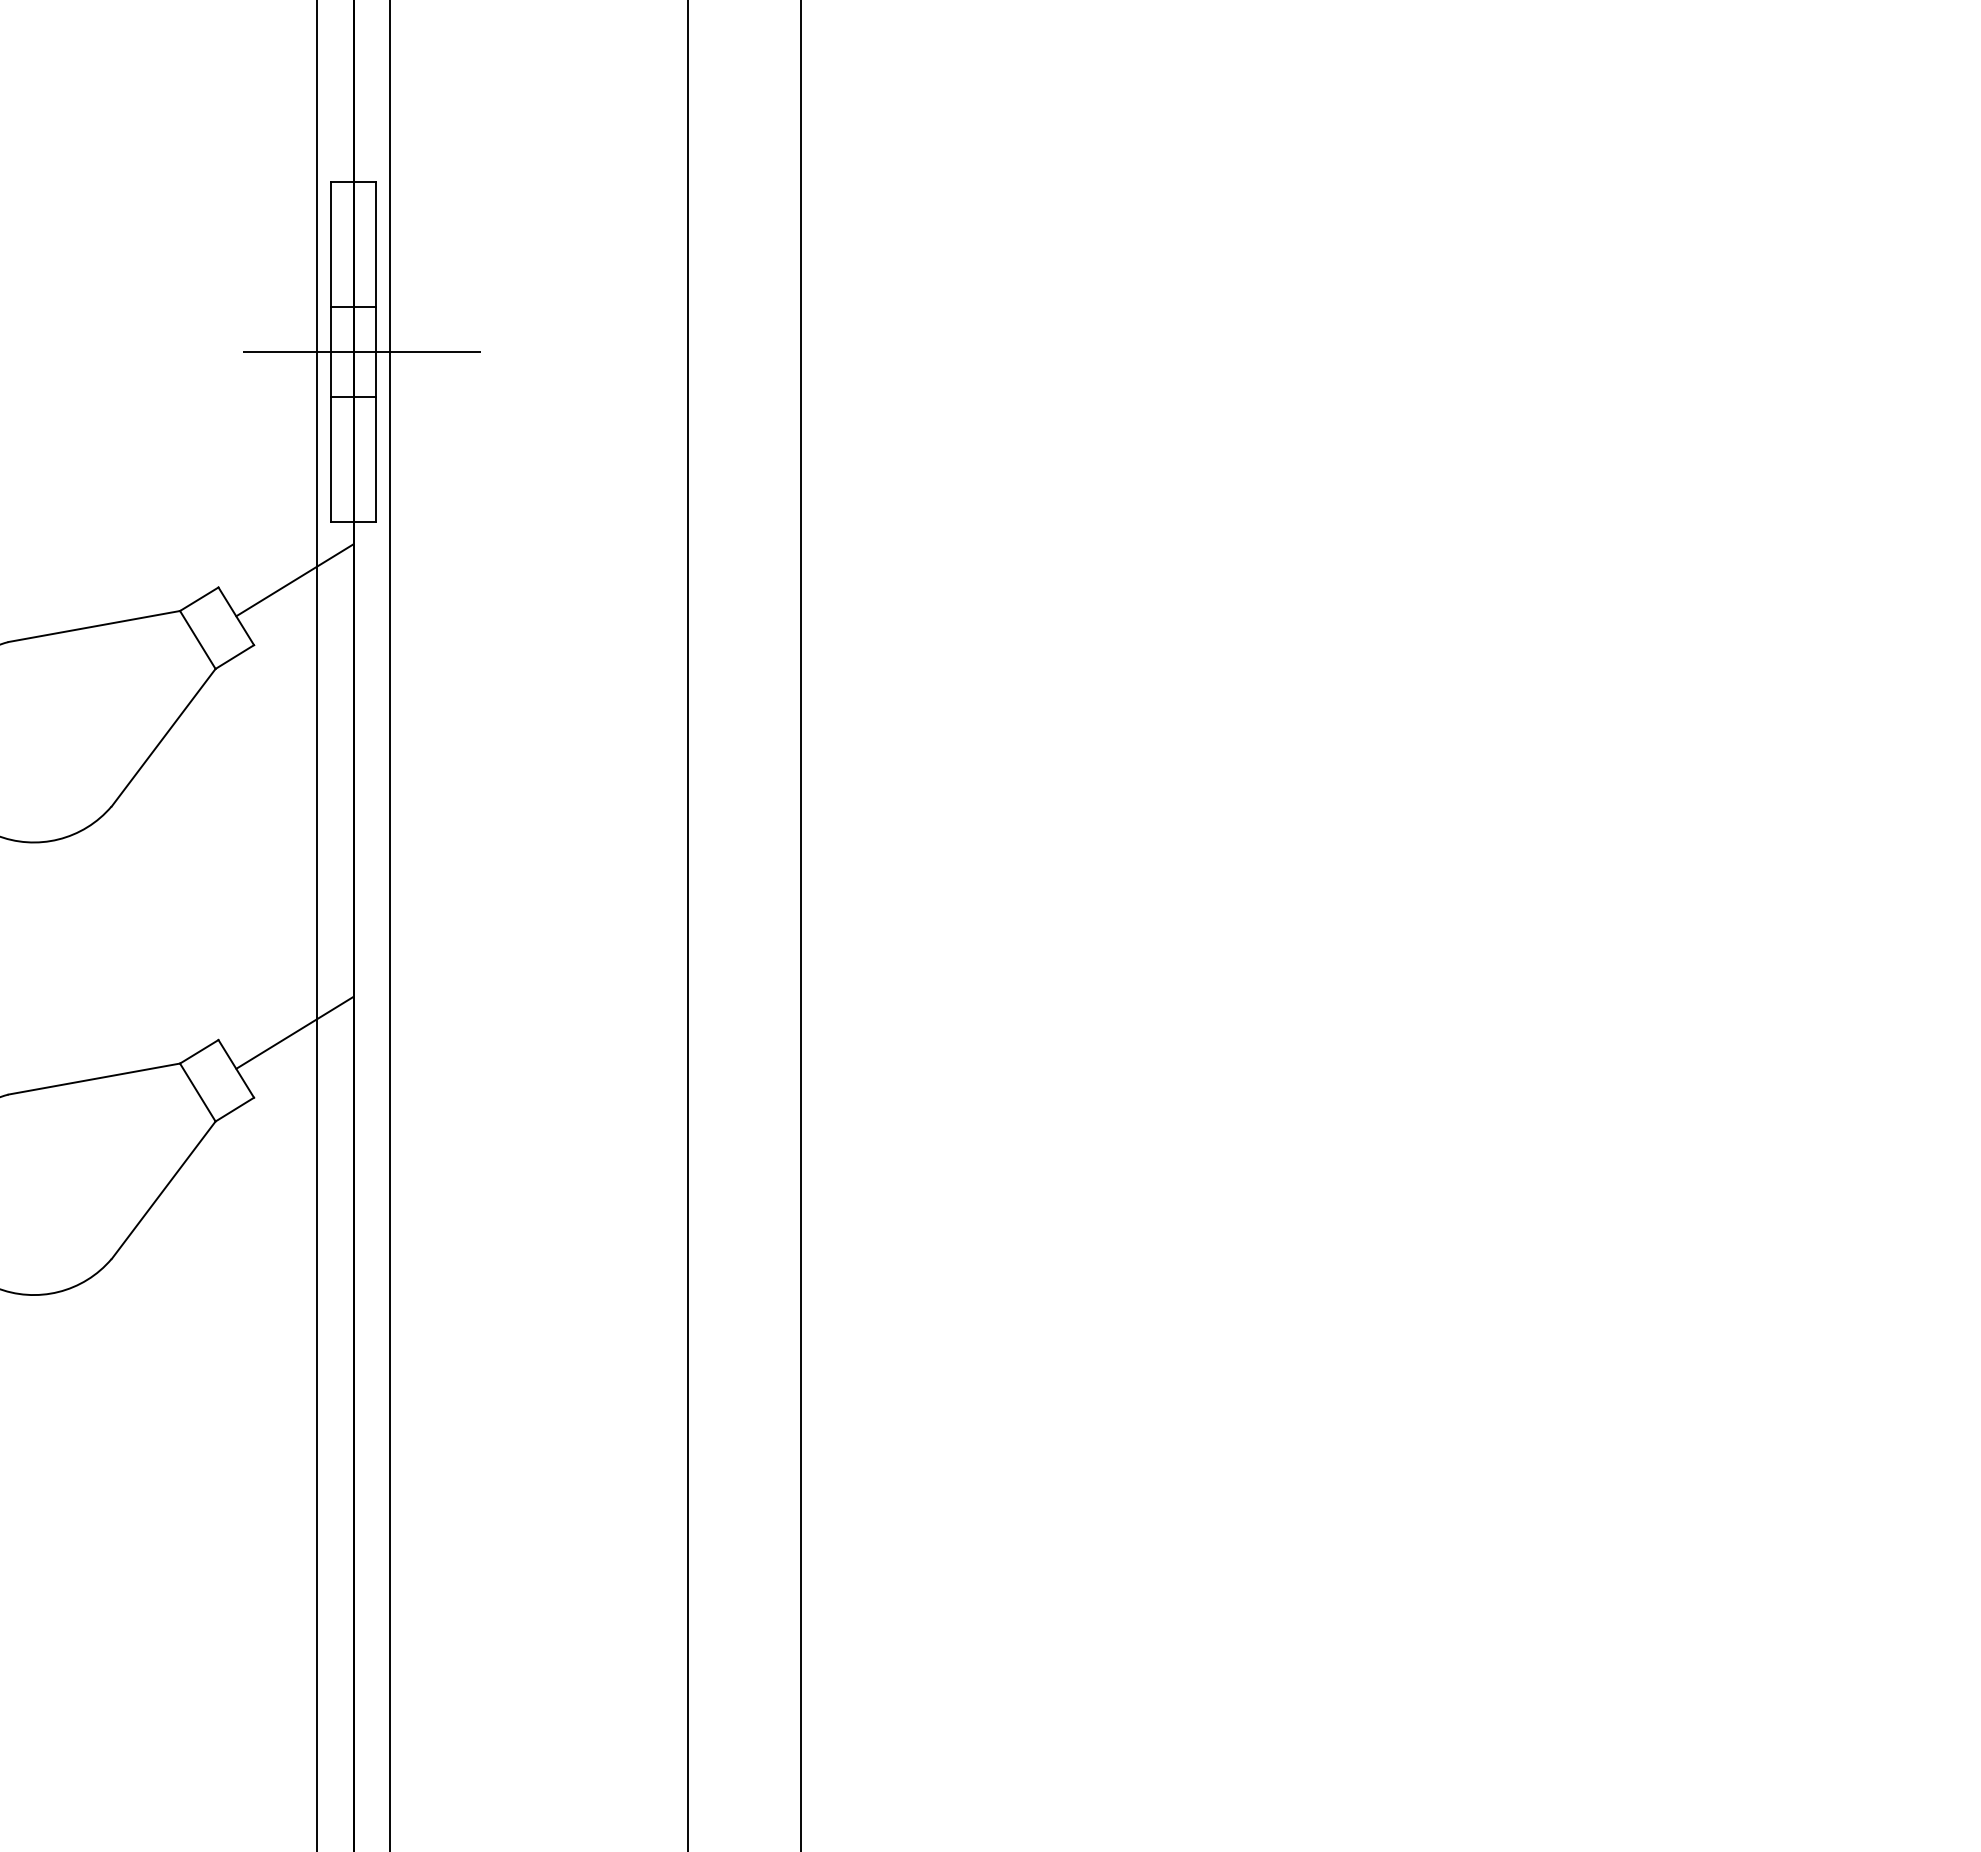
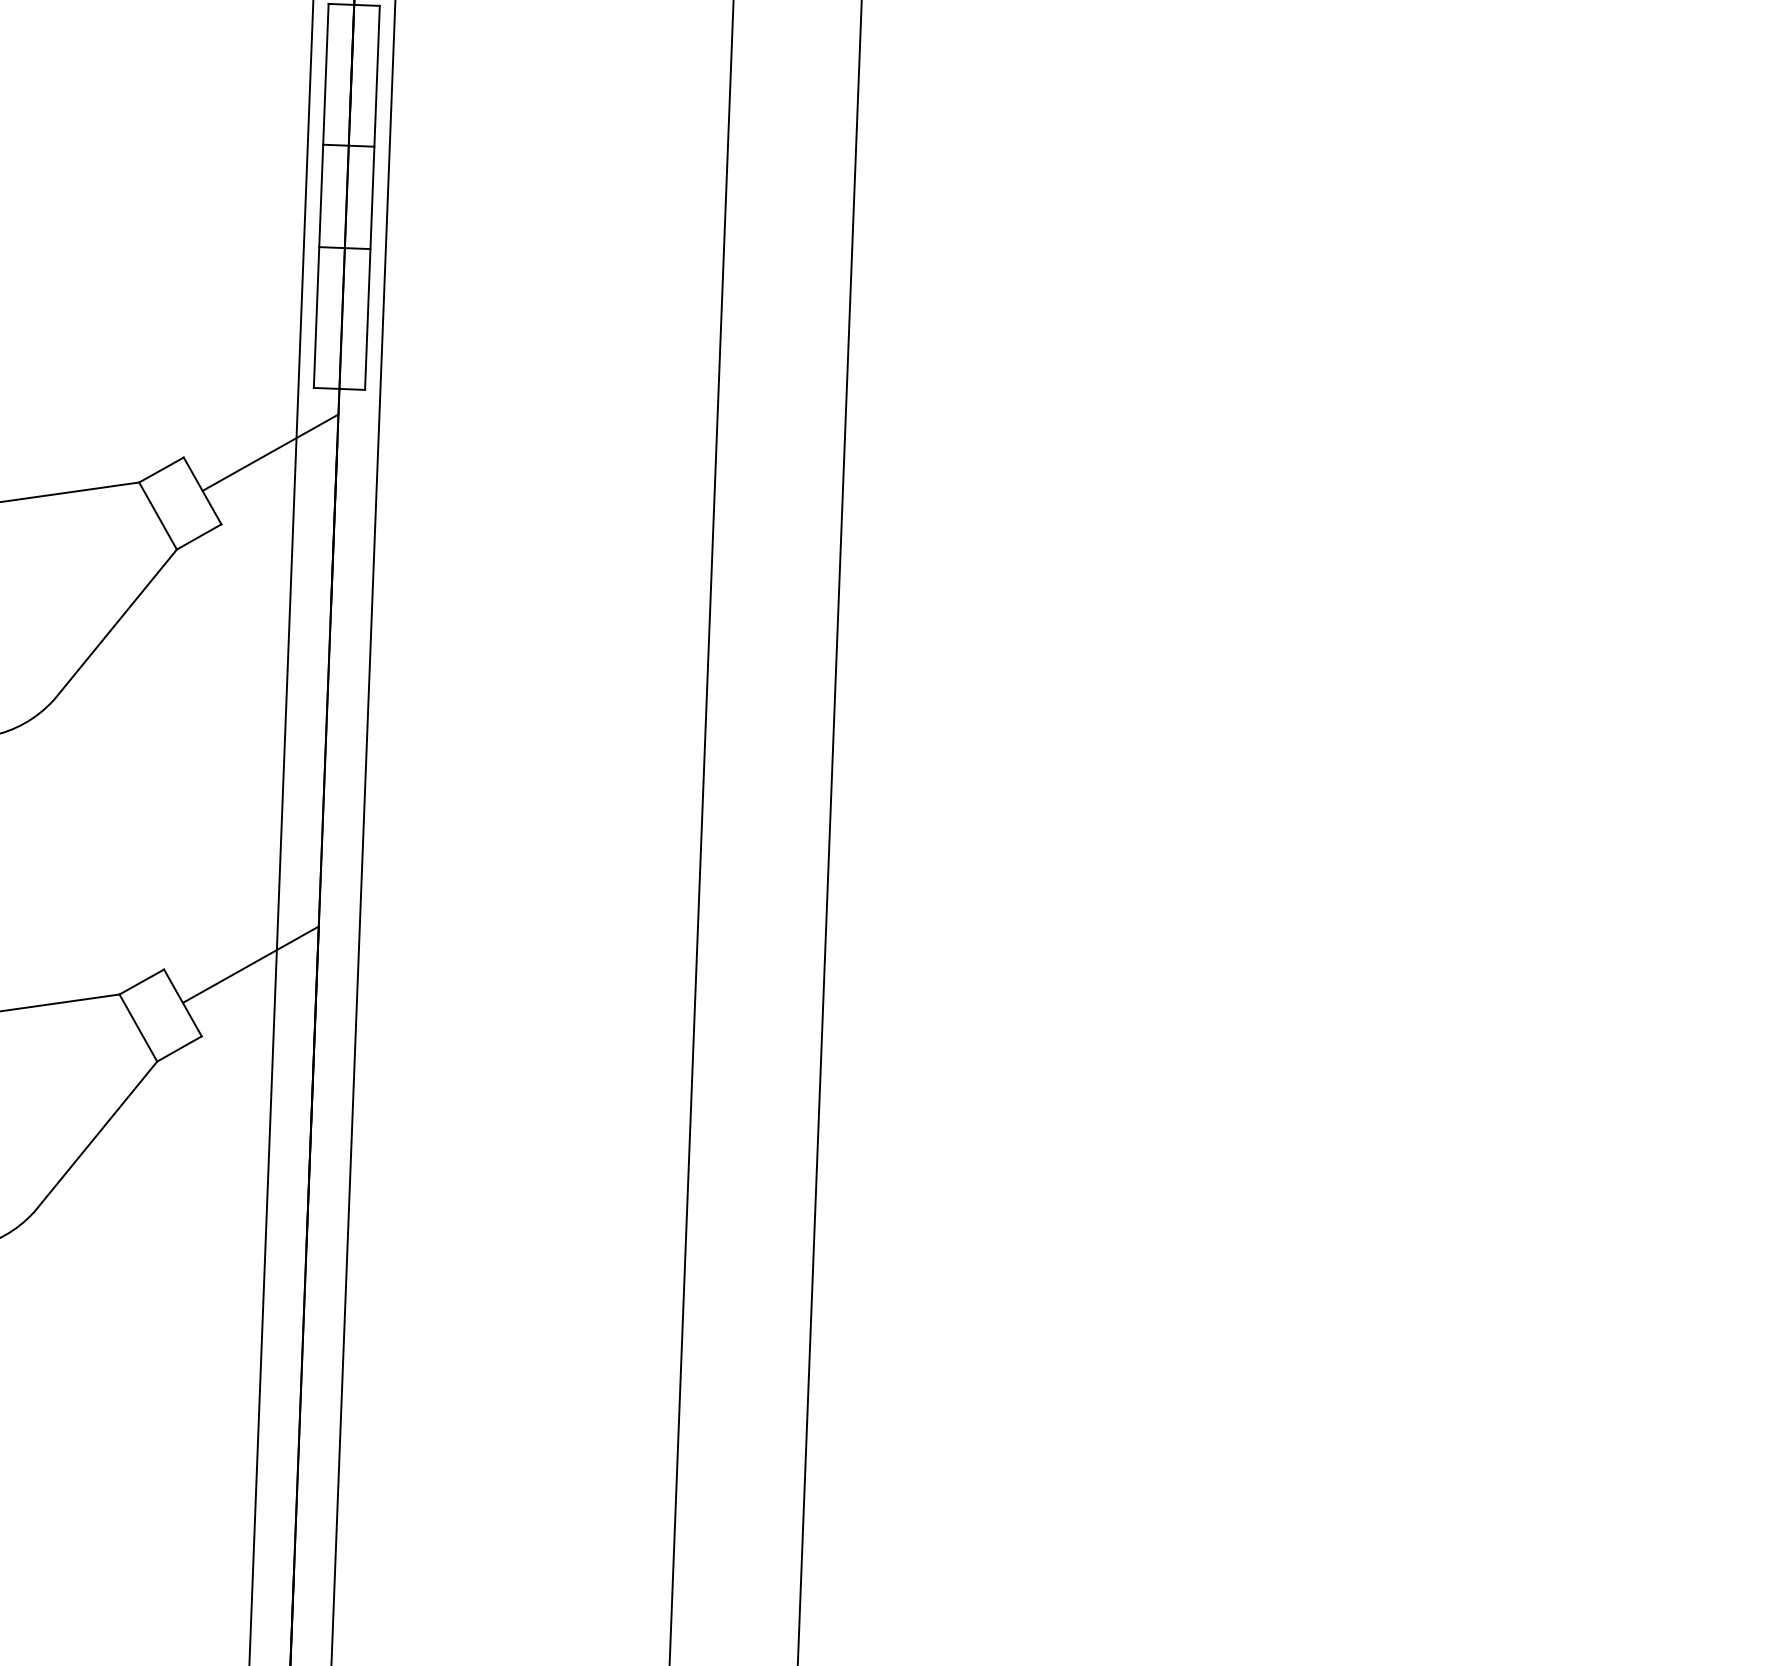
line: (361, 351) -> (355, 196), removed

